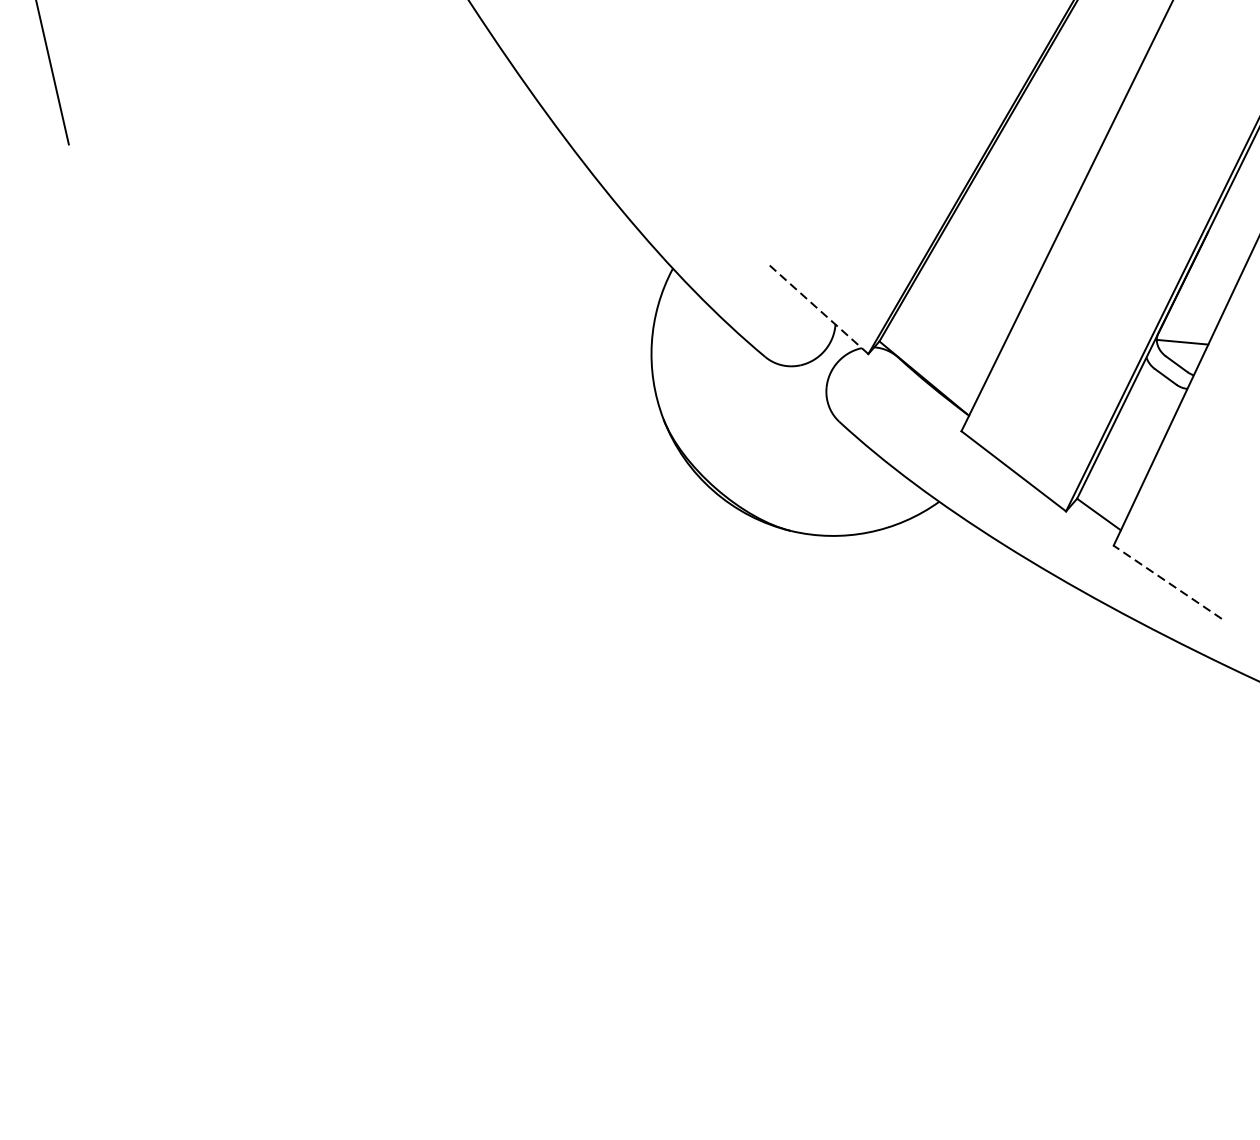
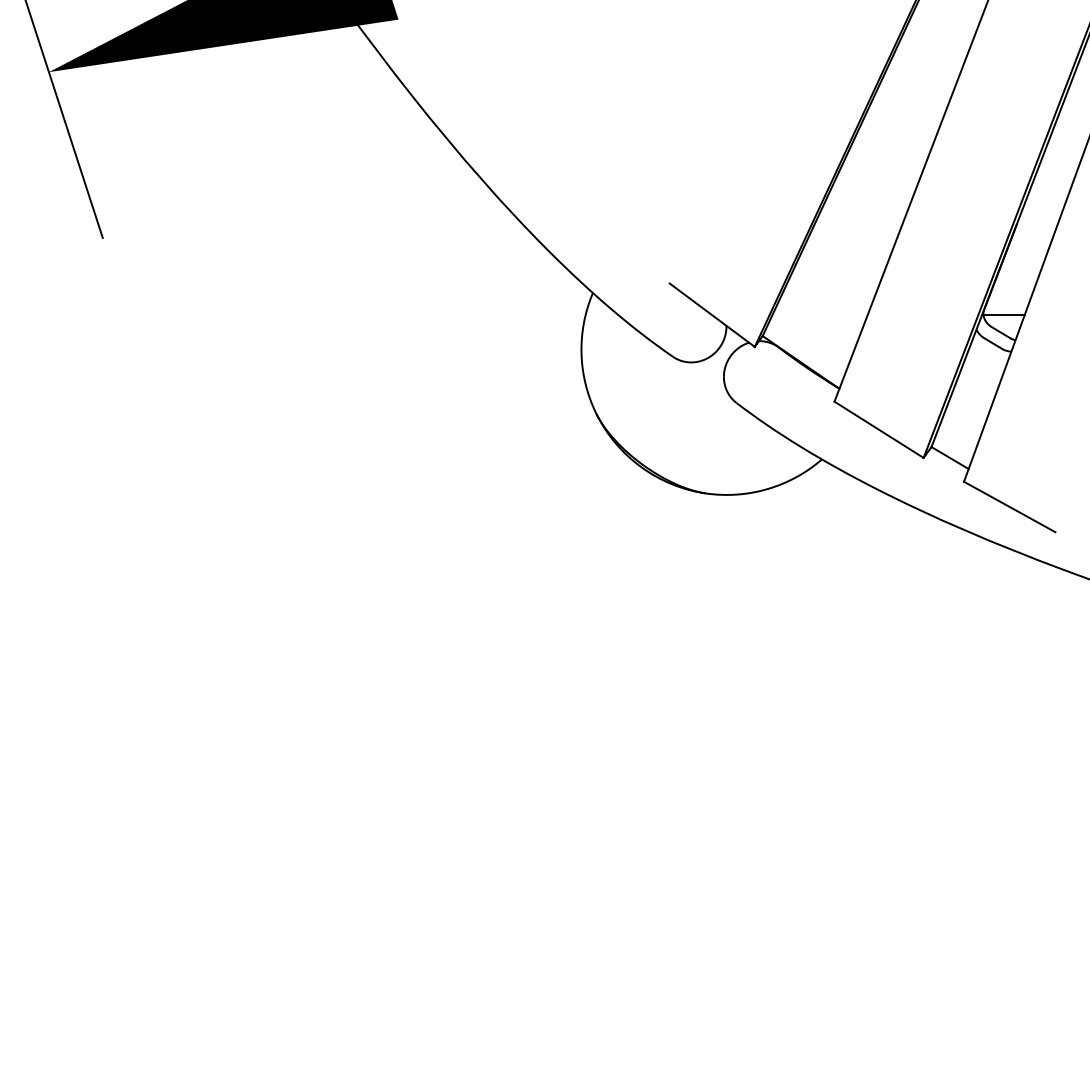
line: (818, 308) -> (711, 314), dashed -> solid
line: (1167, 581) -> (1009, 506), dashed -> solid

